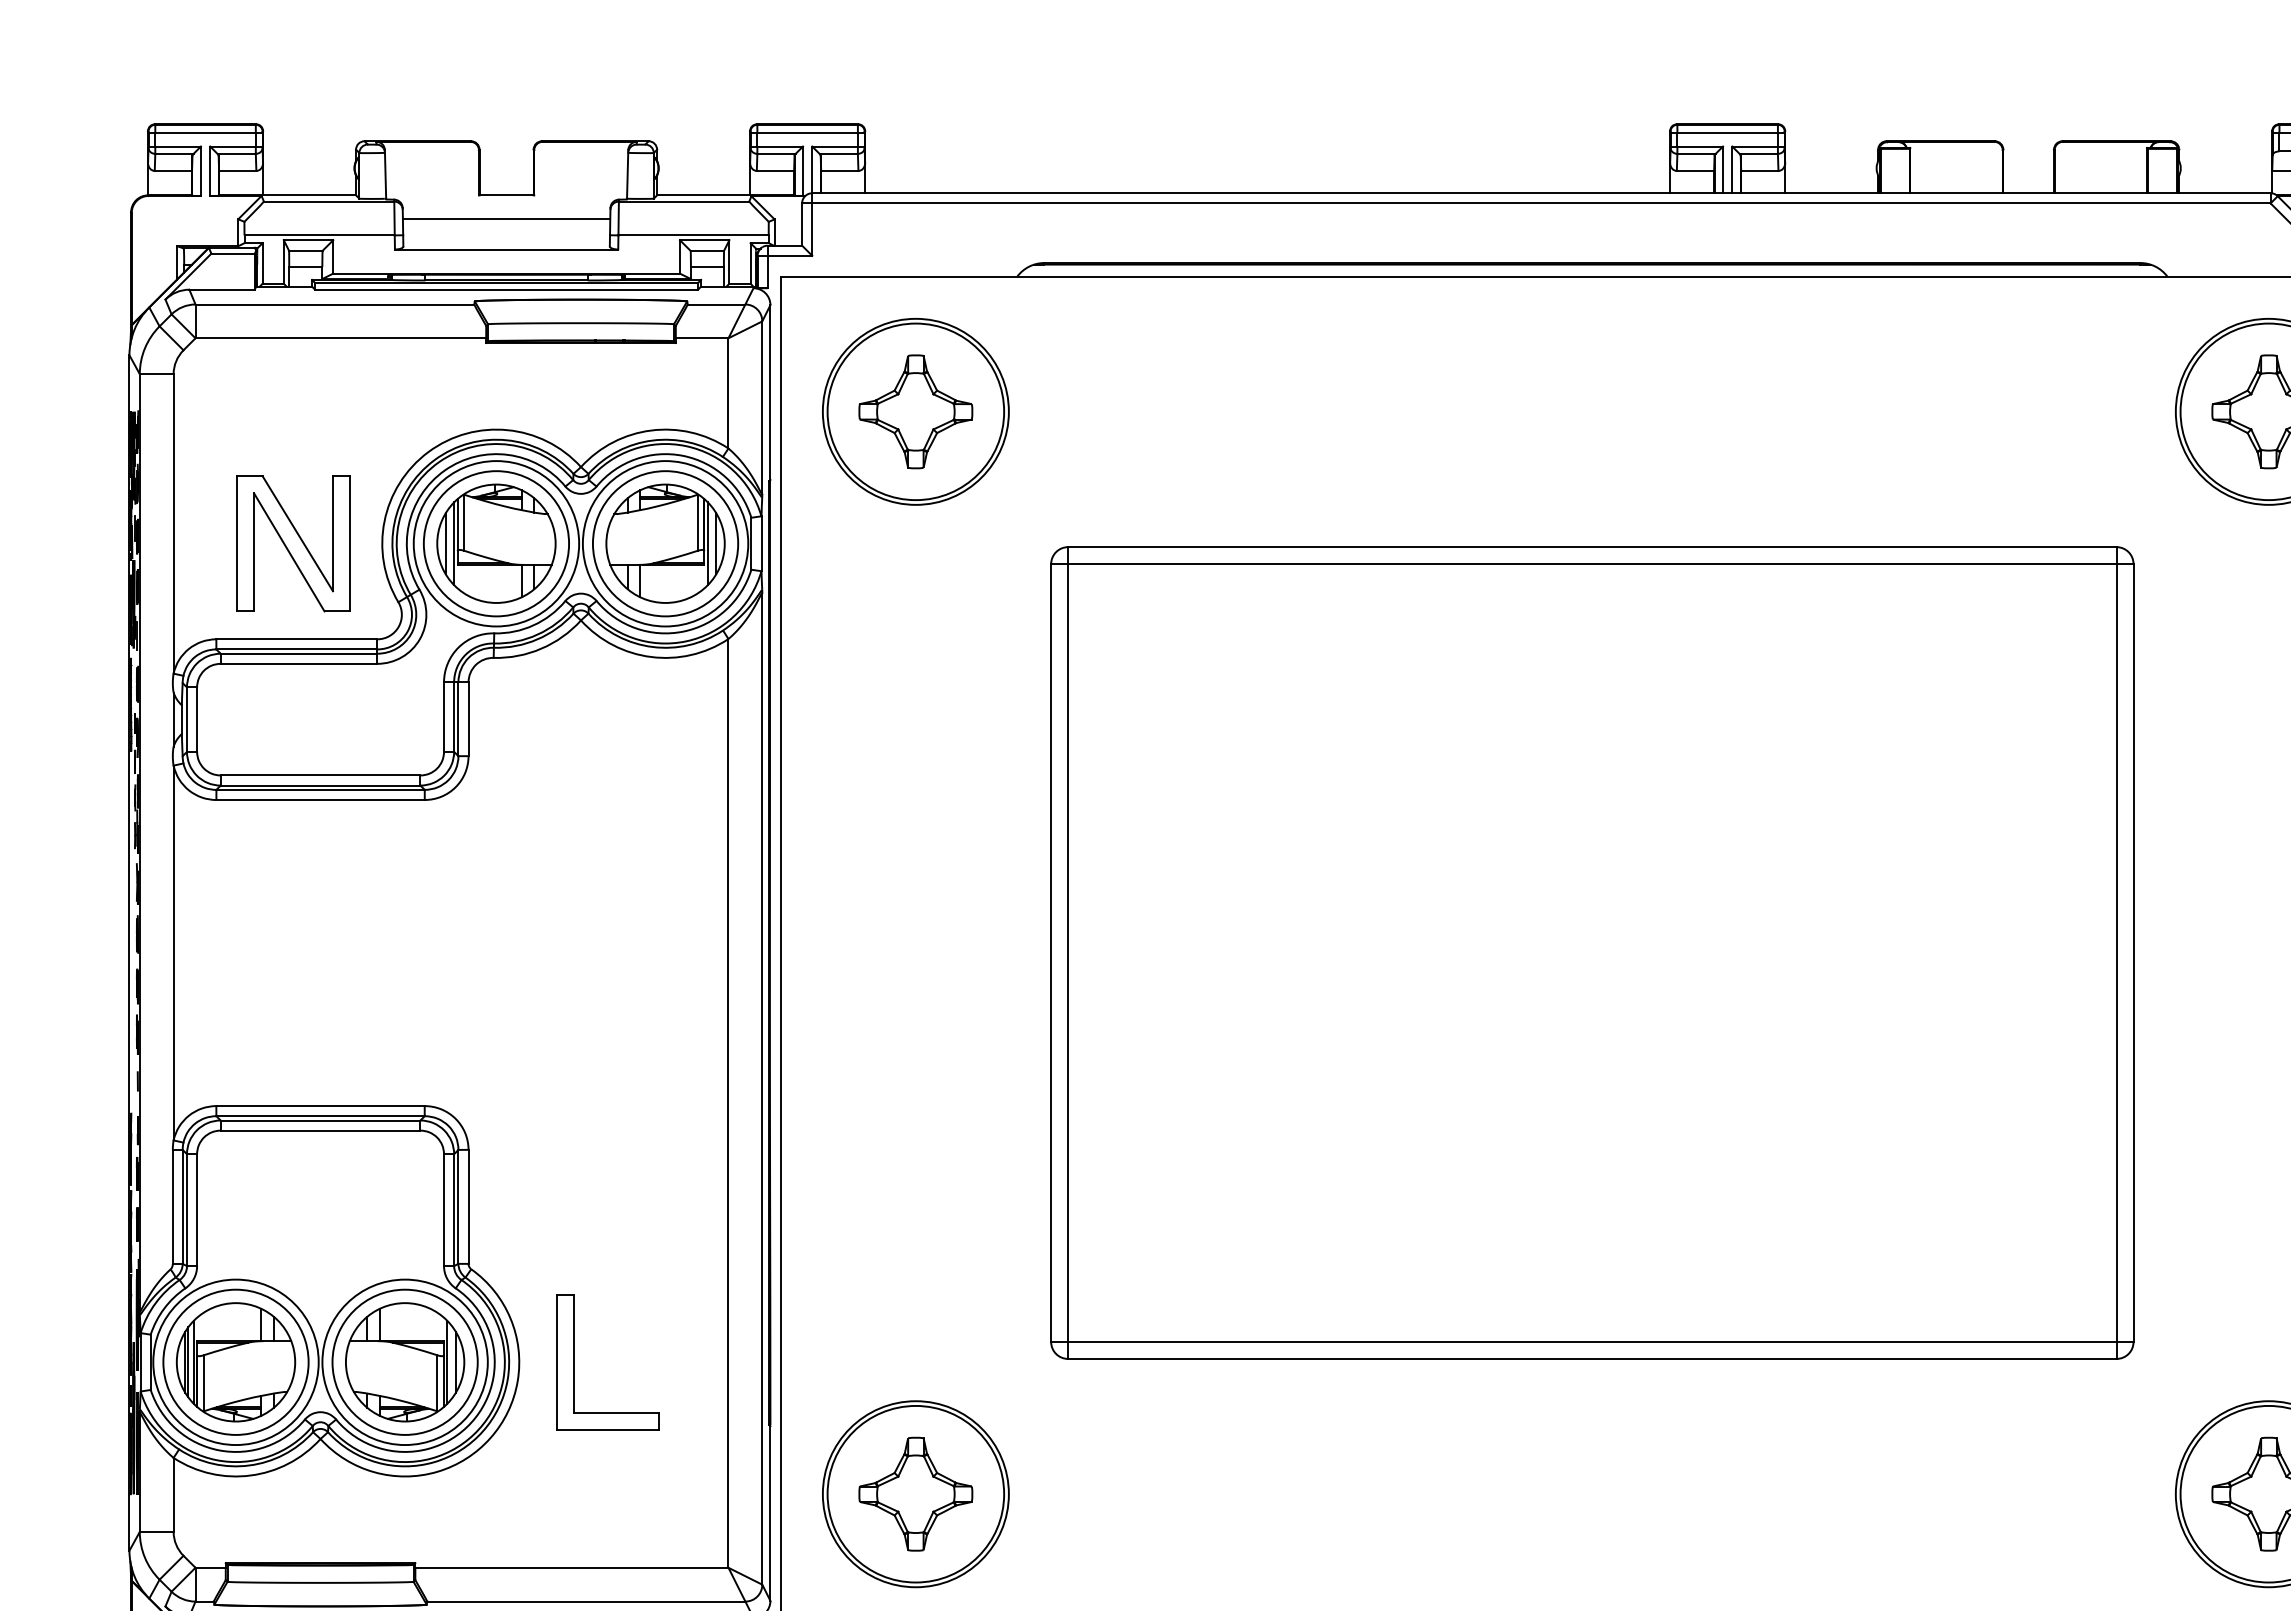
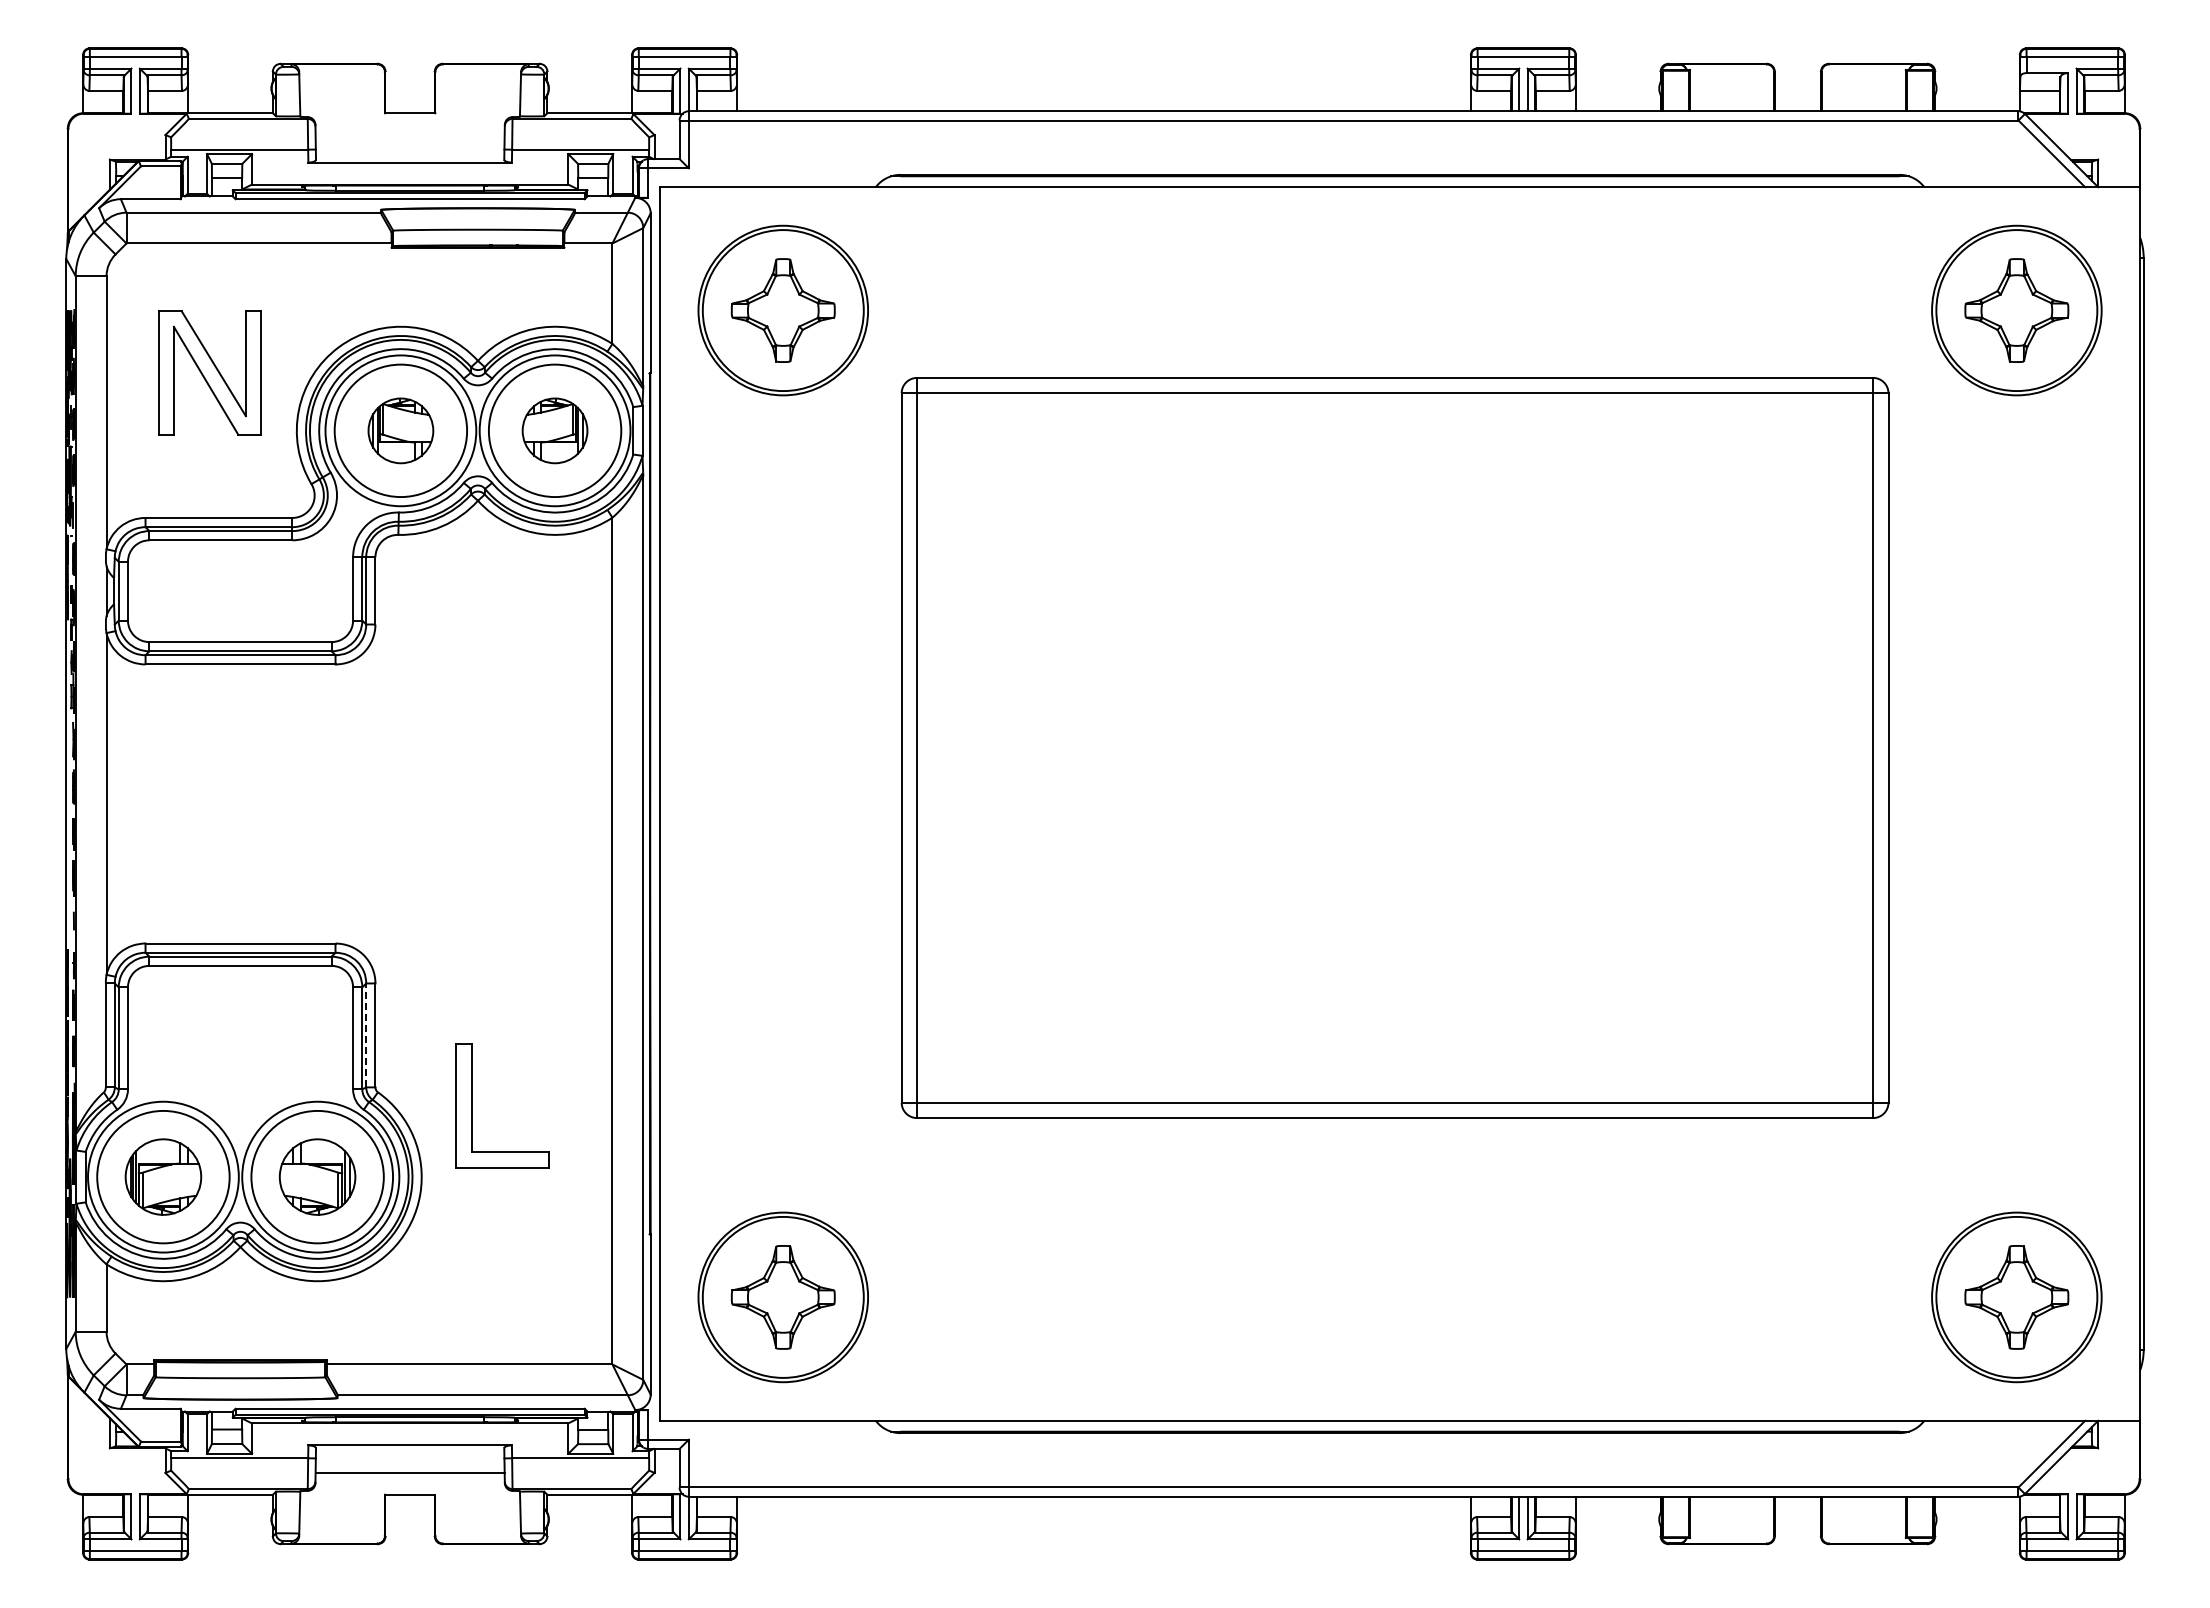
line: (505, 218) -> (409, 134), removed
part: (293, 543) -> (209, 372), moved
part: (496, 543) -> (400, 430), size x0.6
part: (664, 543) -> (554, 430), size x0.6
part: (1591, 952) -> (1394, 747), moved
line: (458, 1206) -> (366, 1035), solid -> dashed
part: (236, 1361) -> (163, 1176), size x0.7
part: (404, 1361) -> (317, 1176), size x0.7
part: (574, 1361) -> (472, 1105), moved

